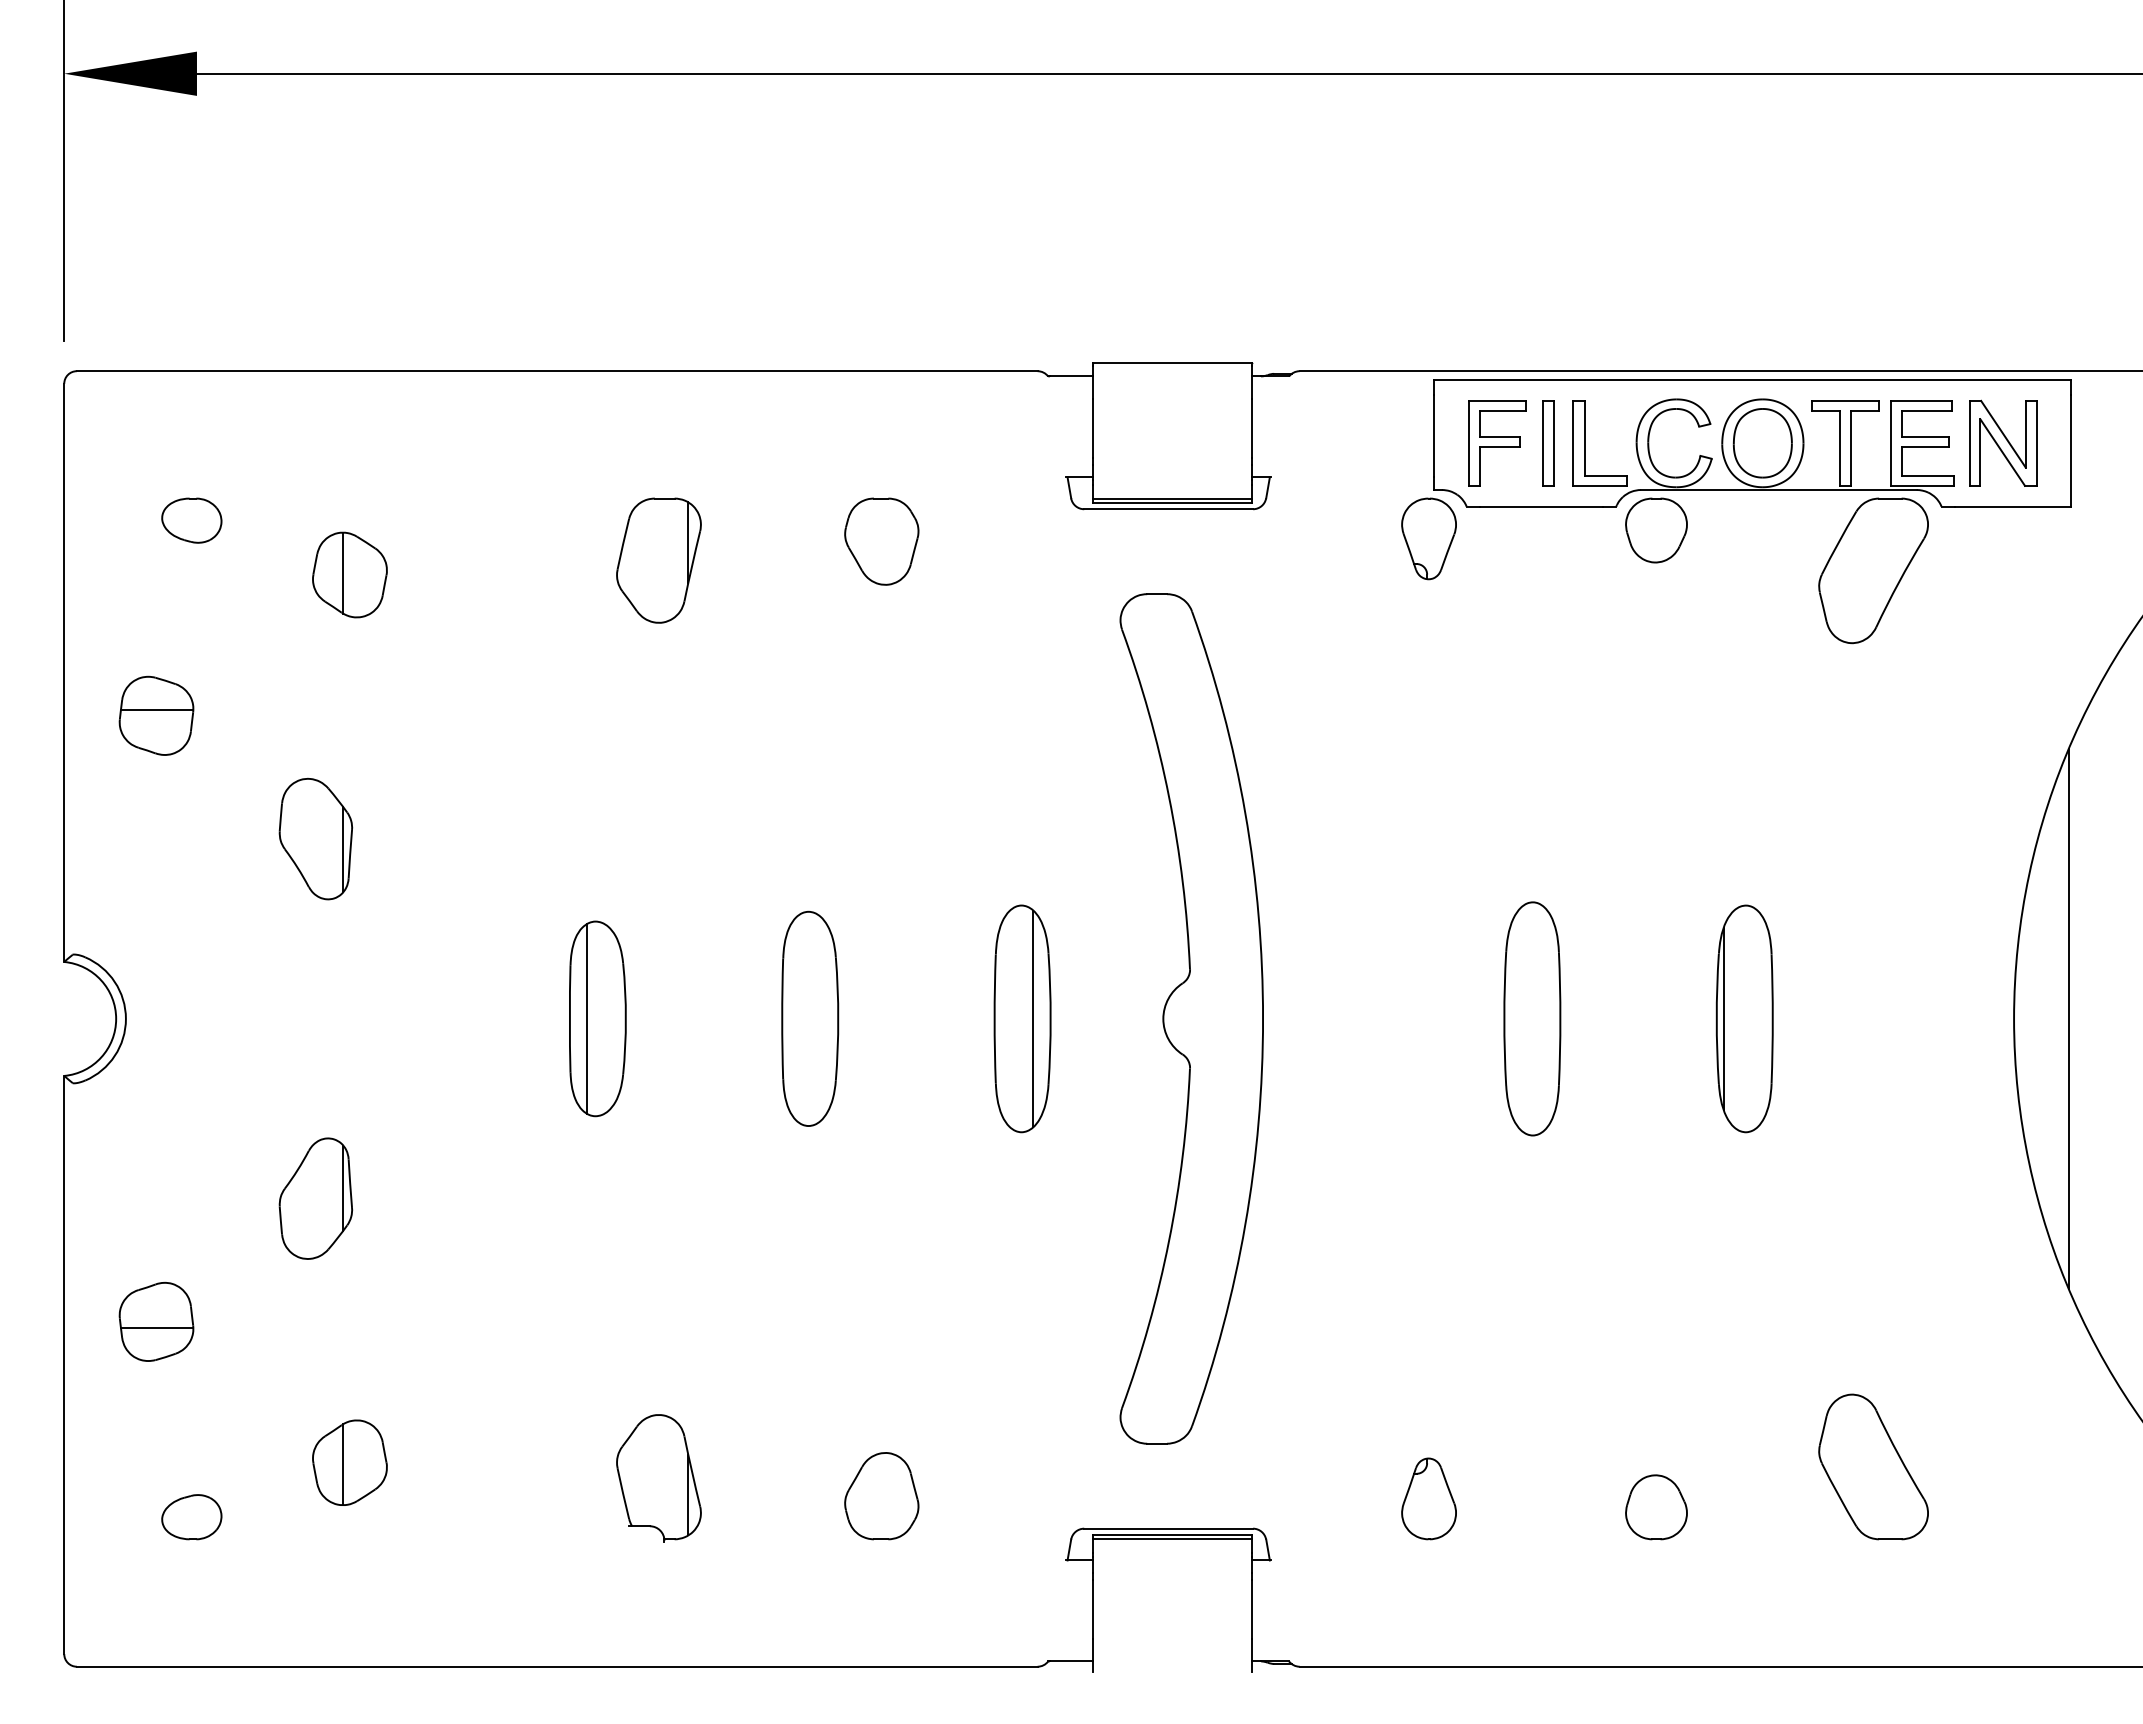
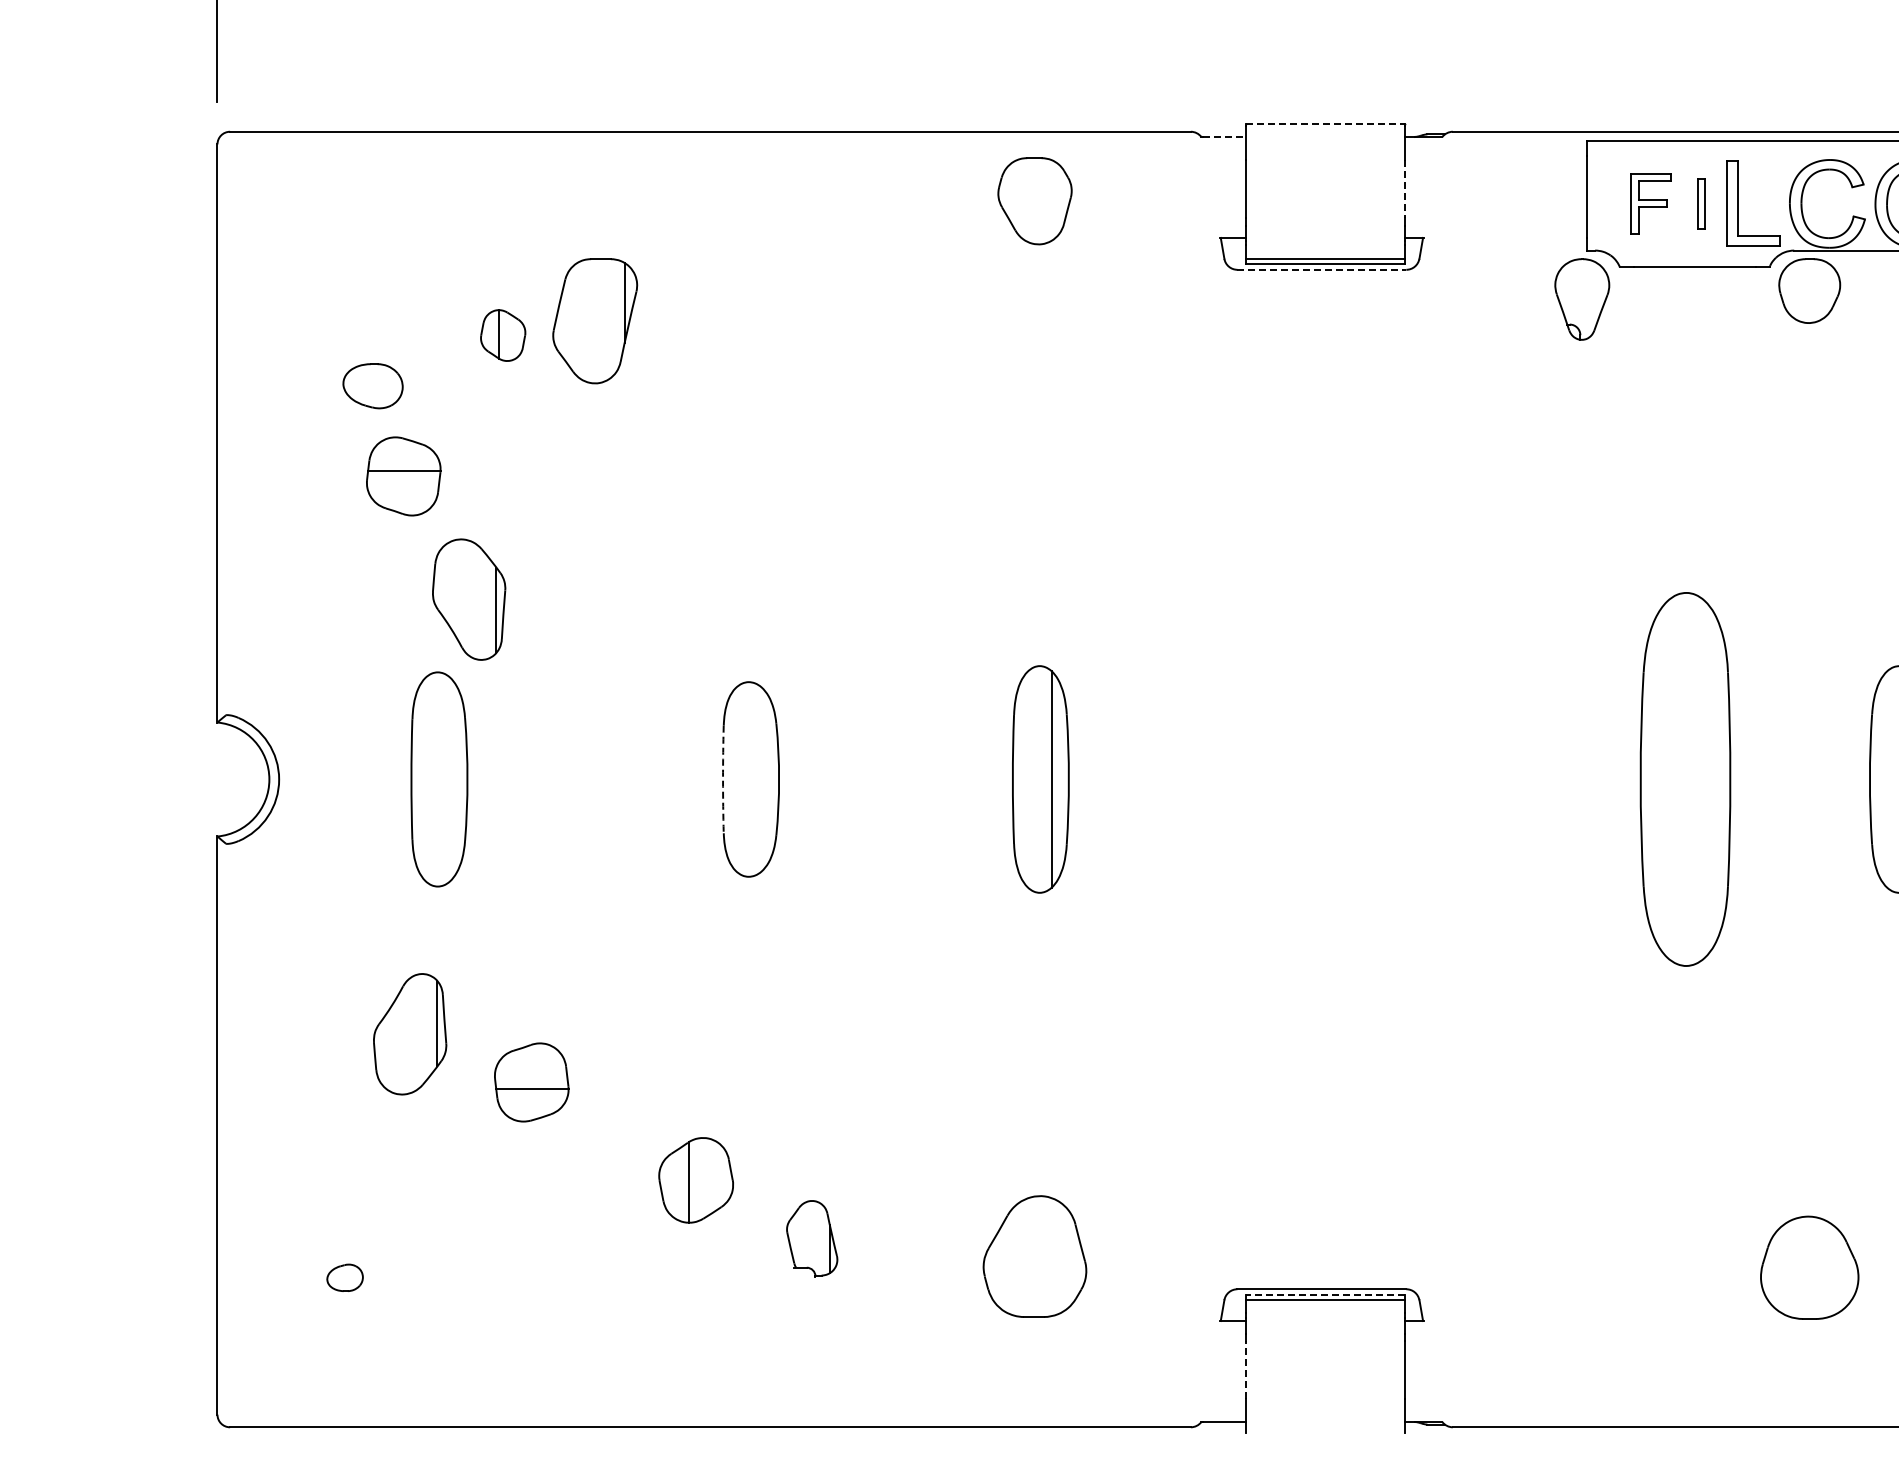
line: (1172, 363) -> (1325, 124), solid -> dashed
line: (1071, 376) -> (1224, 137), solid -> dashed
line: (1252, 428) -> (1405, 189), solid -> dashed
part: (1497, 443) -> (1650, 204), size x0.7
part: (1548, 443) -> (1701, 204), size x0.6
line: (1169, 509) -> (1322, 270), solid -> dashed
part: (191, 520) -> (372, 386), moved
part: (881, 541) -> (1034, 201), moved
part: (658, 560) -> (594, 321), moved
part: (349, 574) -> (502, 335), size x0.6
part: (156, 715) -> (403, 476), moved
arc: (569, 1018) -> (722, 779), solid -> dashed
line: (587, 1018) -> (740, 779), removed
part: (810, 1018) -> (439, 779), moved
part: (1022, 1018) -> (1040, 779), moved
part: (1191, 1018) -> (1344, 779), removed
part: (1532, 1018) -> (1685, 779), size x1.6
line: (1723, 1018) -> (1876, 779), removed
part: (315, 1198) -> (409, 1034), moved
part: (156, 1321) -> (531, 1082), moved
part: (349, 1462) -> (695, 1180), moved
part: (658, 1478) -> (811, 1239), size x0.6
part: (881, 1496) -> (1034, 1257), size x1.4
part: (1428, 1498) -> (1581, 1259), removed
part: (1656, 1507) -> (1809, 1268), size x1.6
part: (191, 1517) -> (344, 1278), size x0.6
line: (1172, 1534) -> (1325, 1295), solid -> dashed
line: (1092, 1608) -> (1245, 1369), solid -> dashed

